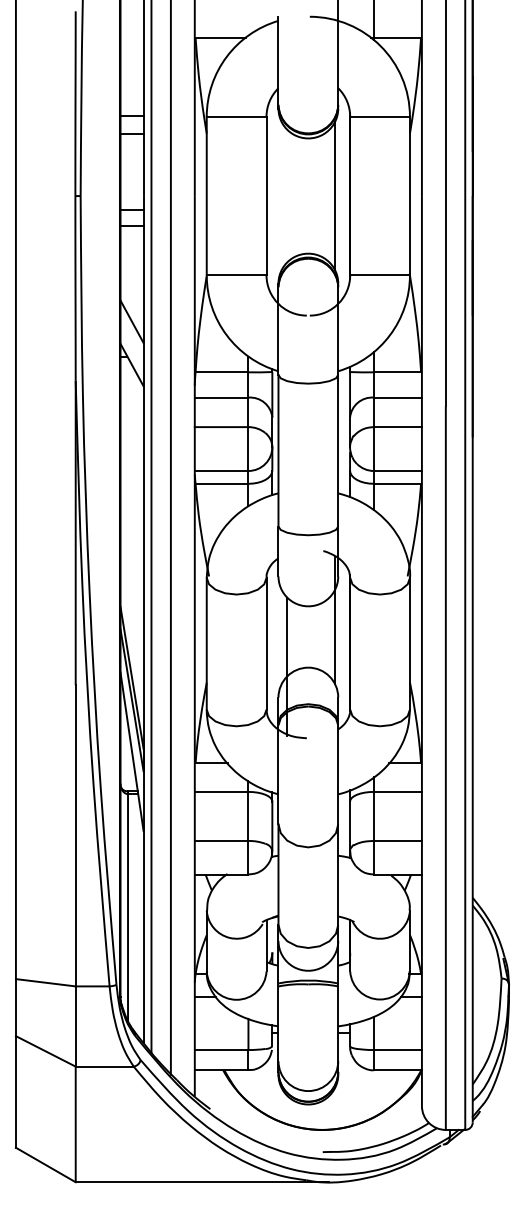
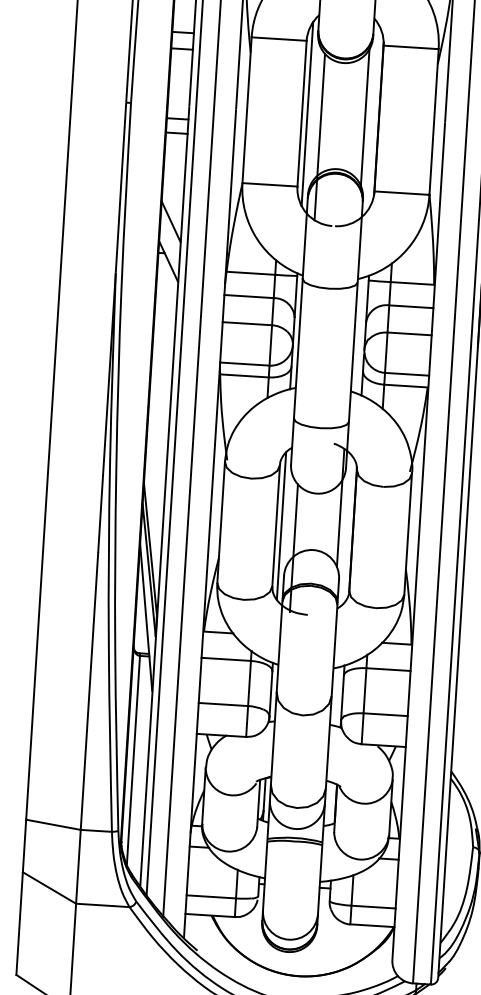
line: (272, 196) -> (307, 114), added
line: (287, 219) -> (320, 136), added
line: (272, 643) -> (281, 525), added
line: (272, 935) -> (264, 794), added

